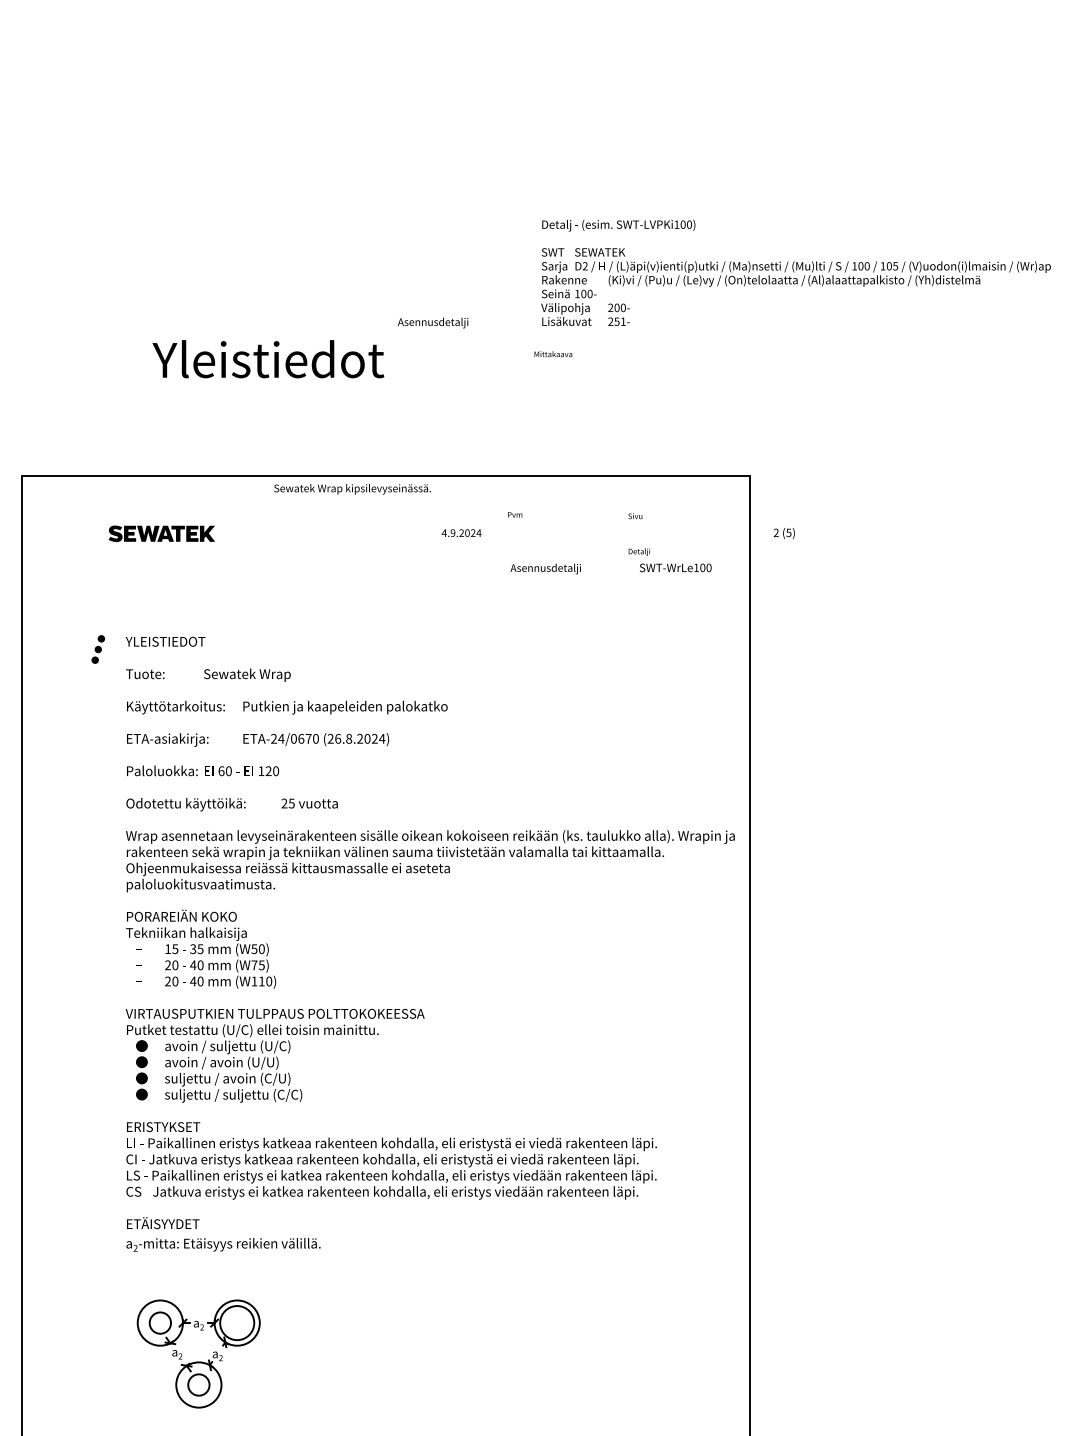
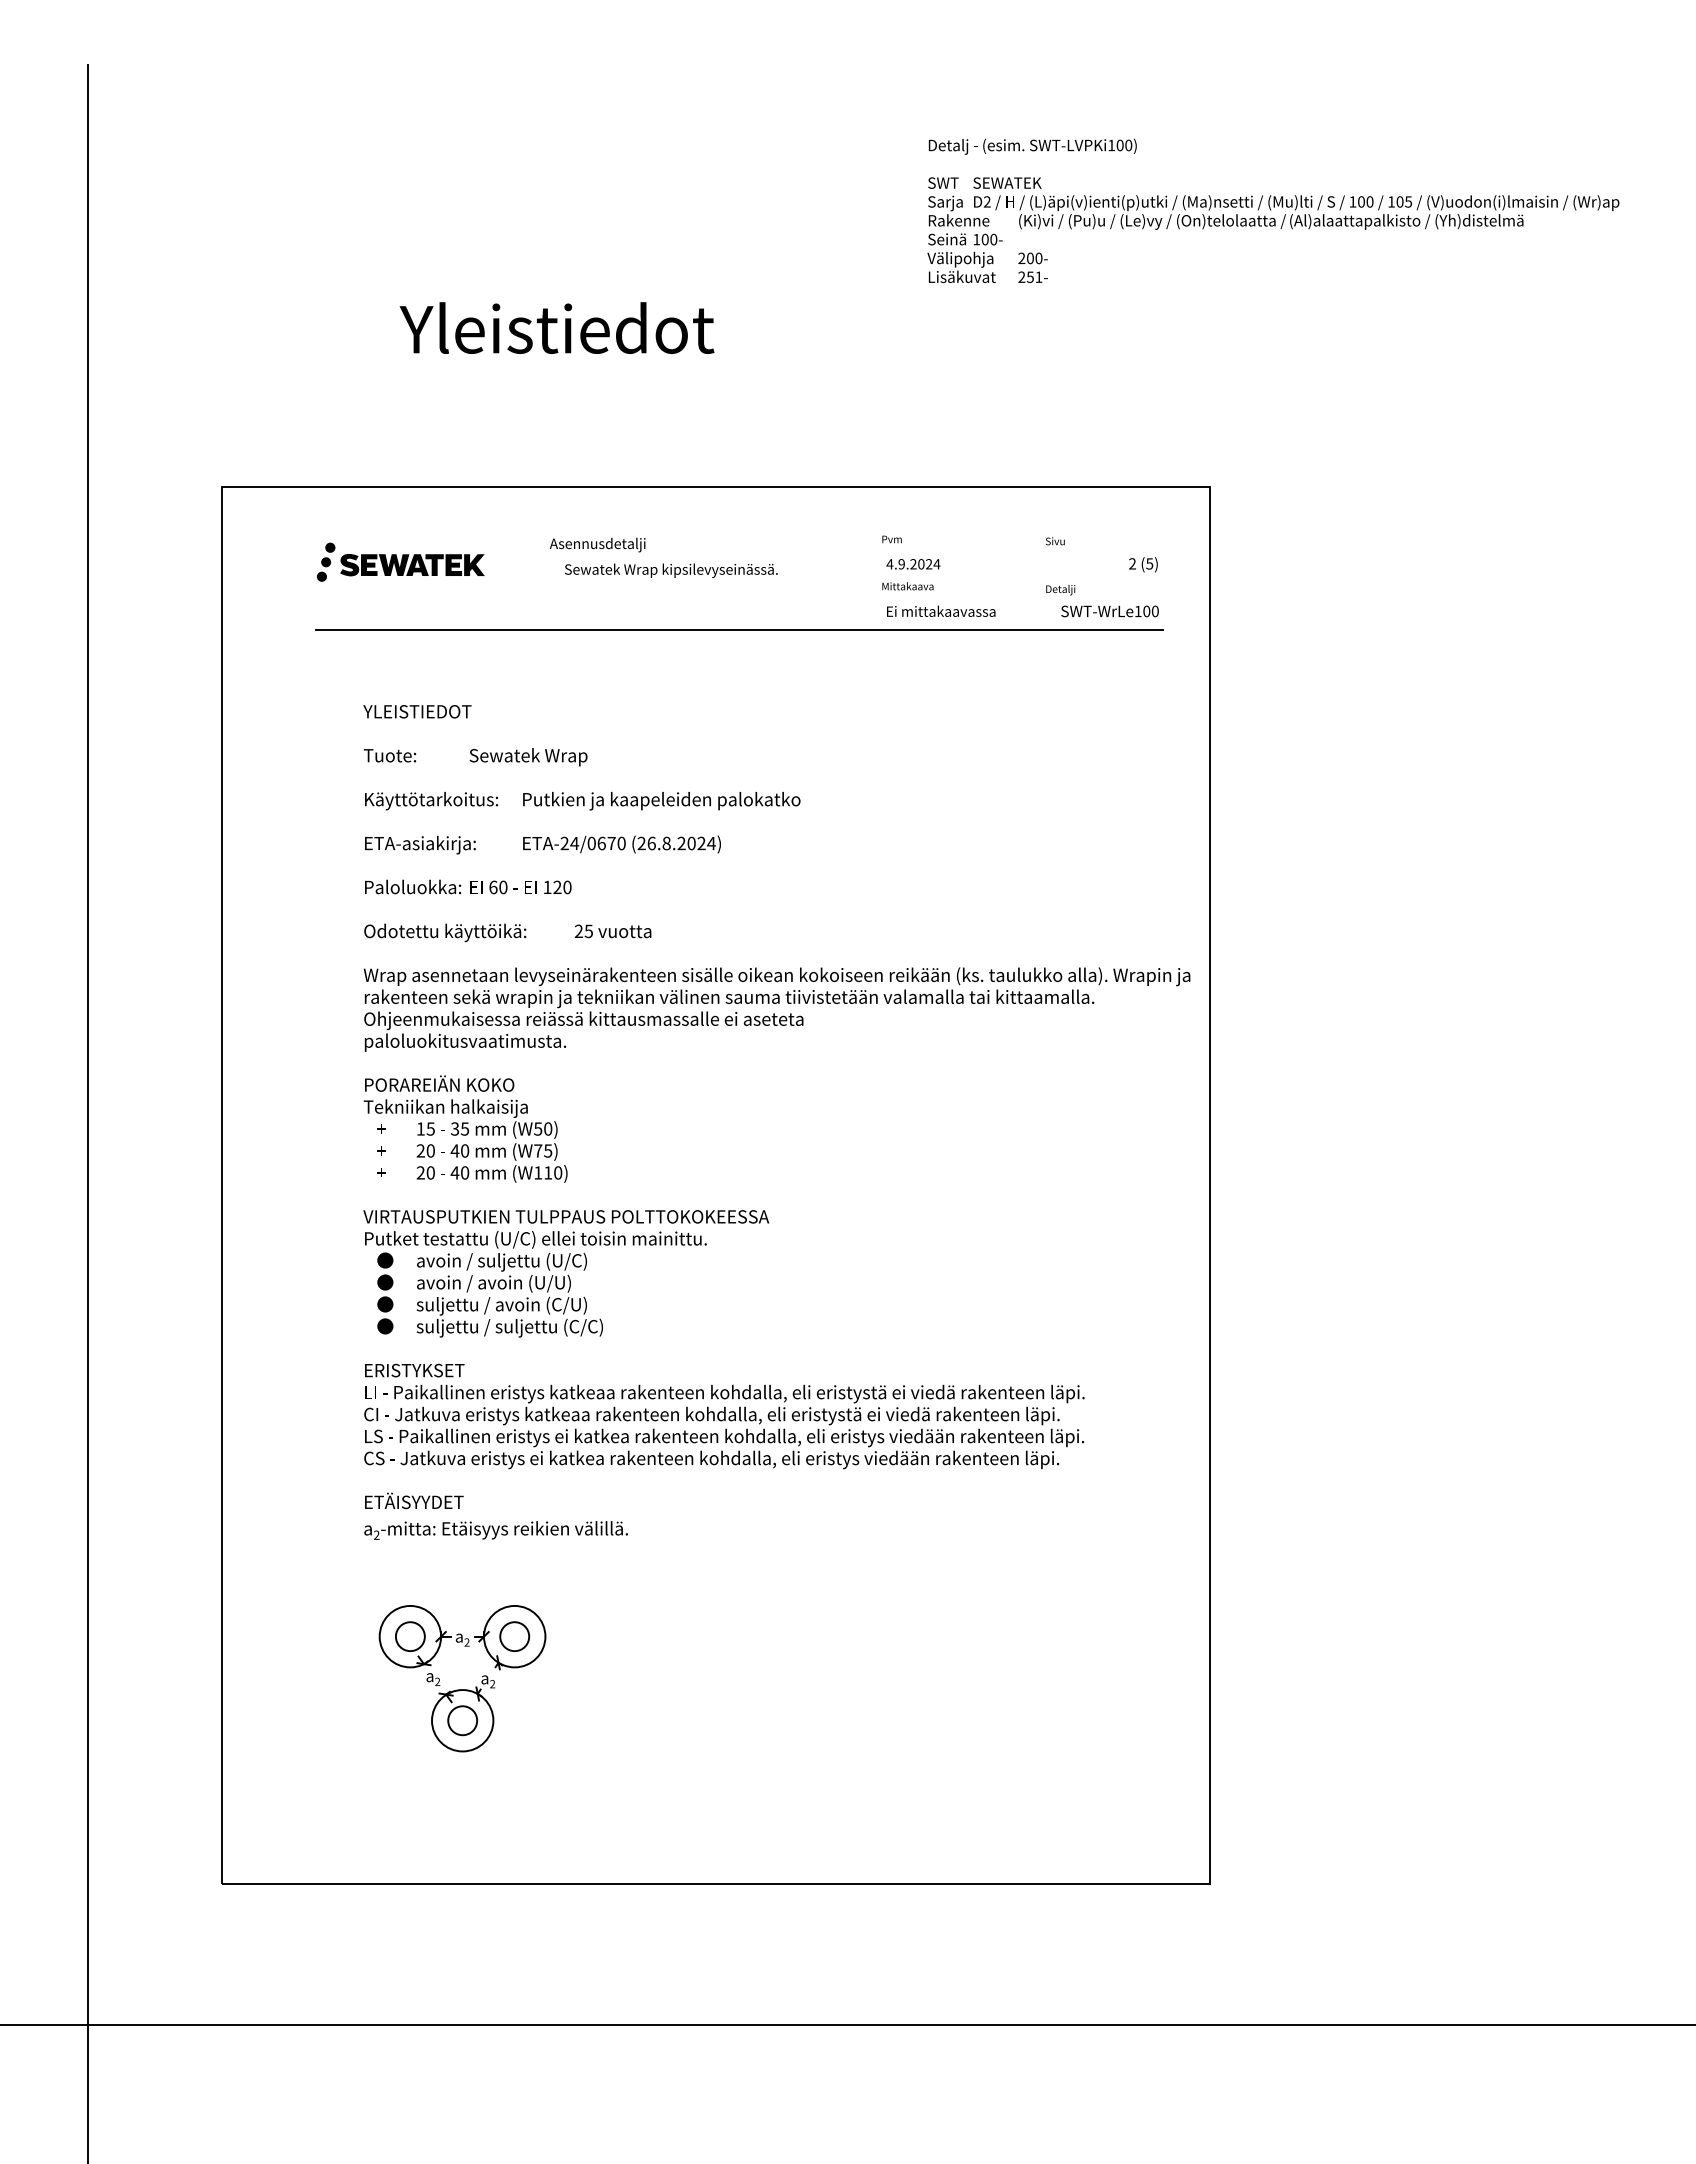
text: (432, 322) -> (597, 544), moved
text: (553, 354) -> (907, 586), moved
text: (352, 489) -> (671, 570), moved
text: (461, 533) -> (913, 564), moved
text: (784, 533) -> (1143, 564), moved
text: (550, 568) -> (940, 612), Asennusdetalji -> Ei mittakaavassa
line: (402, 581) -> (739, 629), added
part: (98, 648) -> (326, 561), moved
circle: (237, 1322) -> (514, 1636), size x0.62

